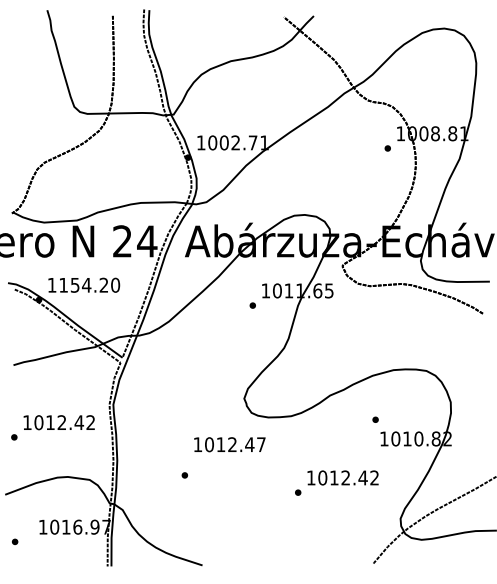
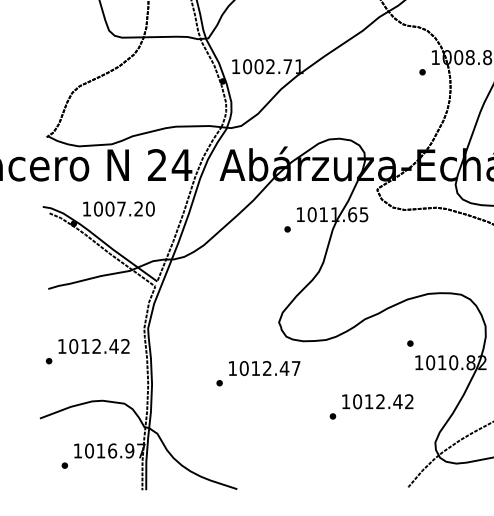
text: (75, 284) -> (110, 208), 1154.20 -> 1007.20
part: (184, 475) -> (219, 383), moved
part: (15, 541) -> (65, 465), moved

